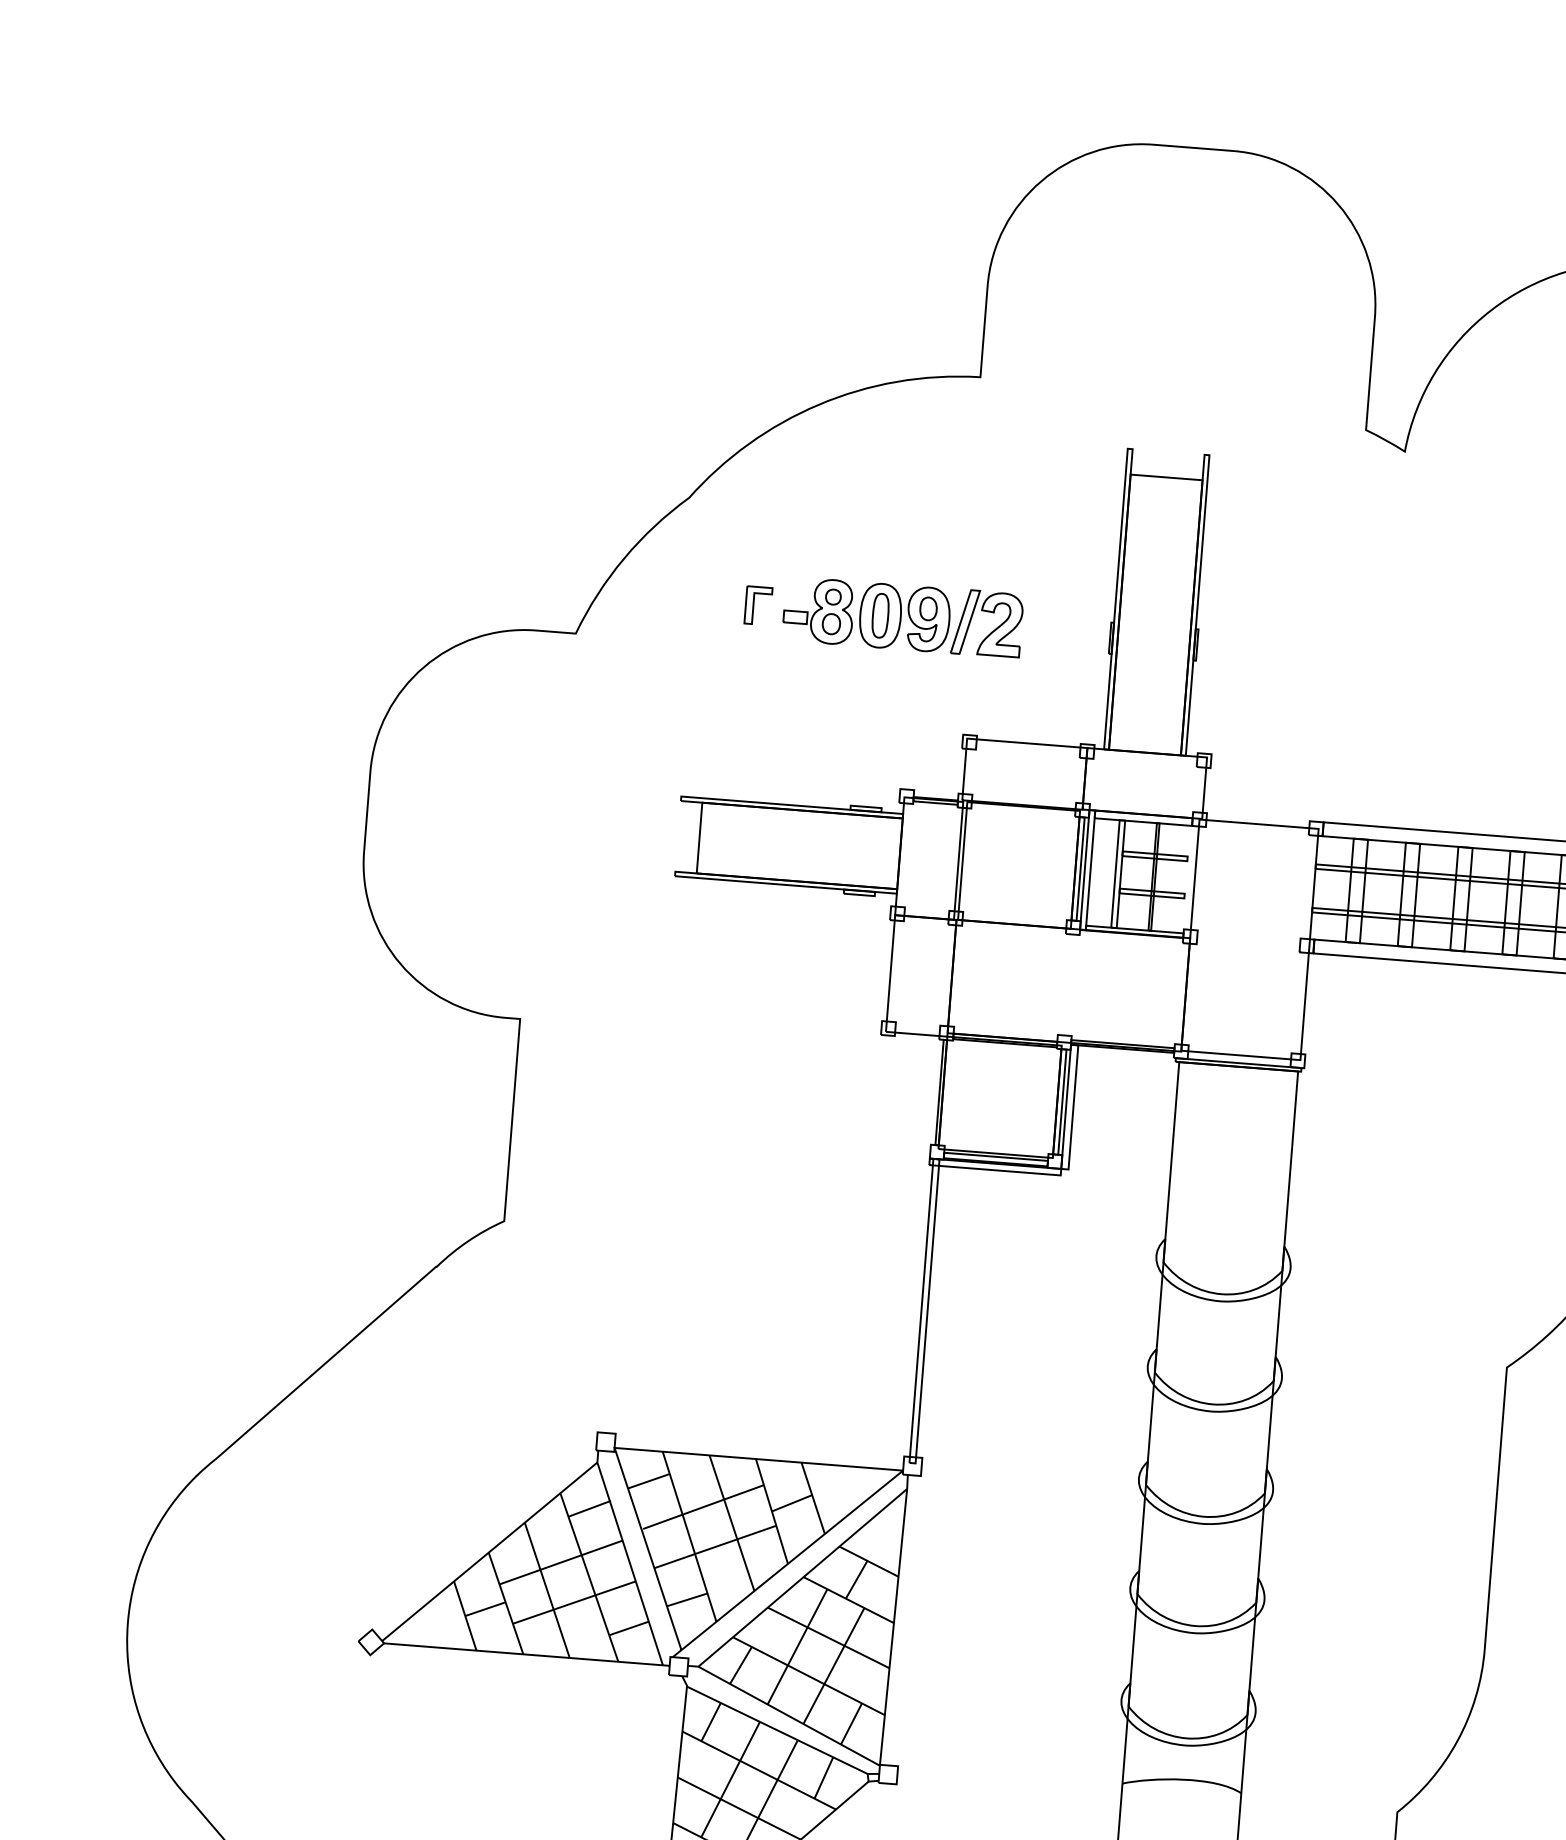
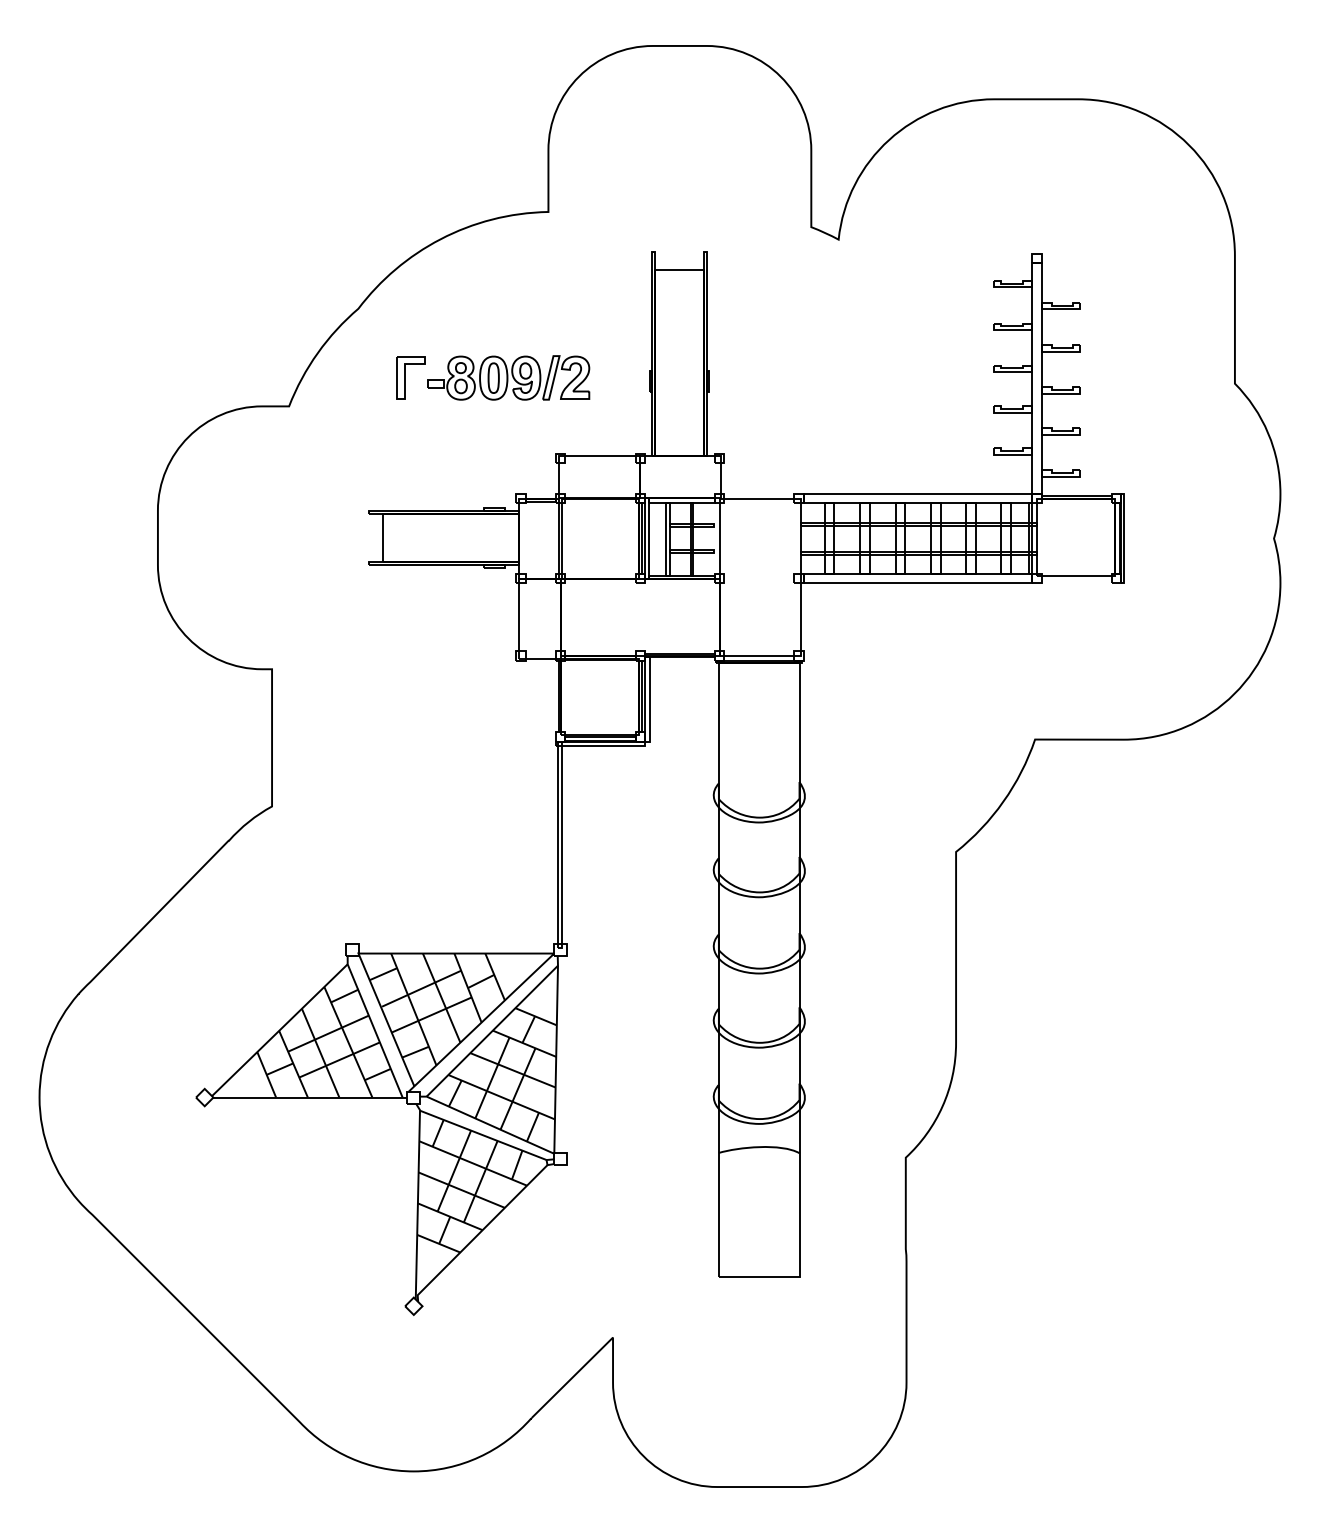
part: (758, 605) -> (410, 377), size x1.67

